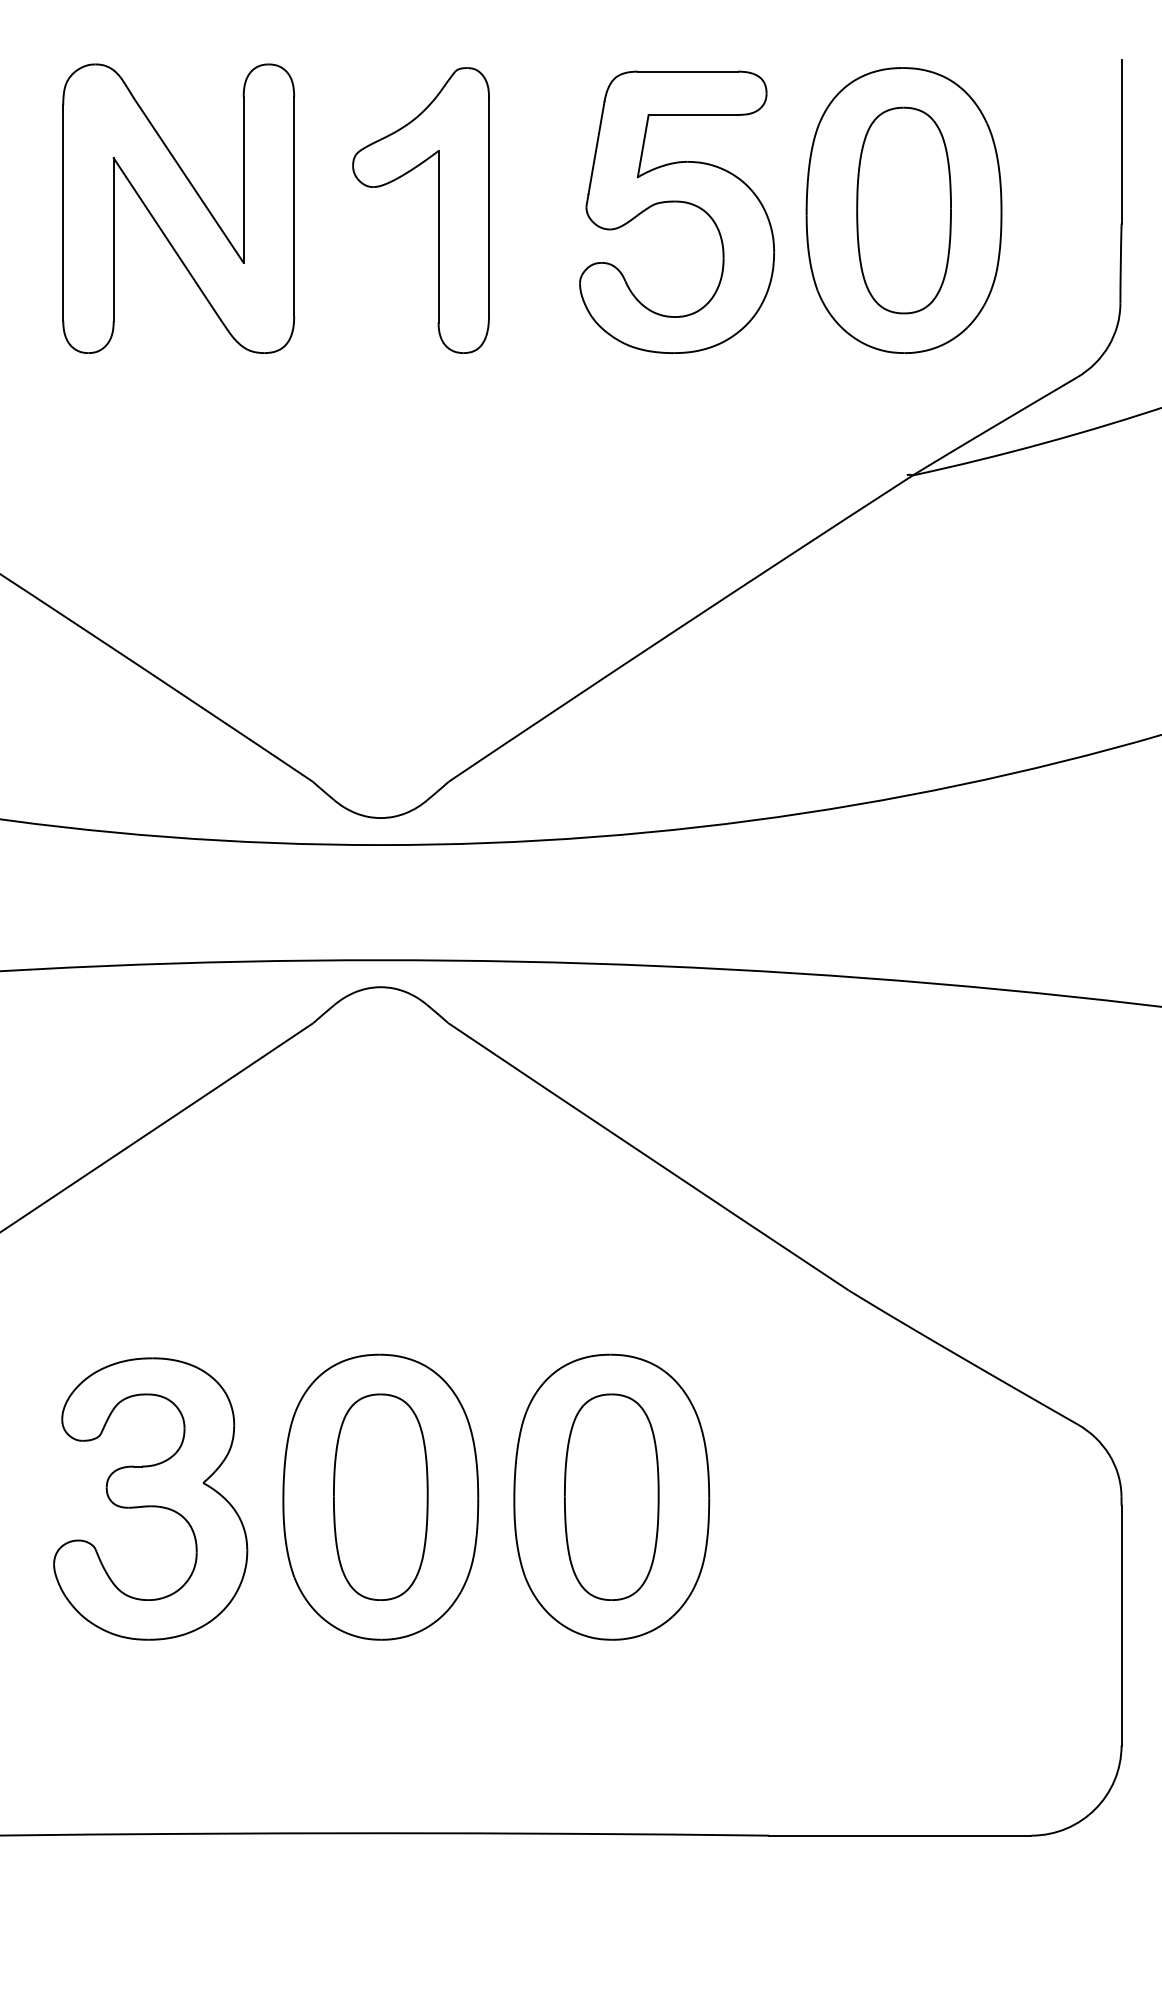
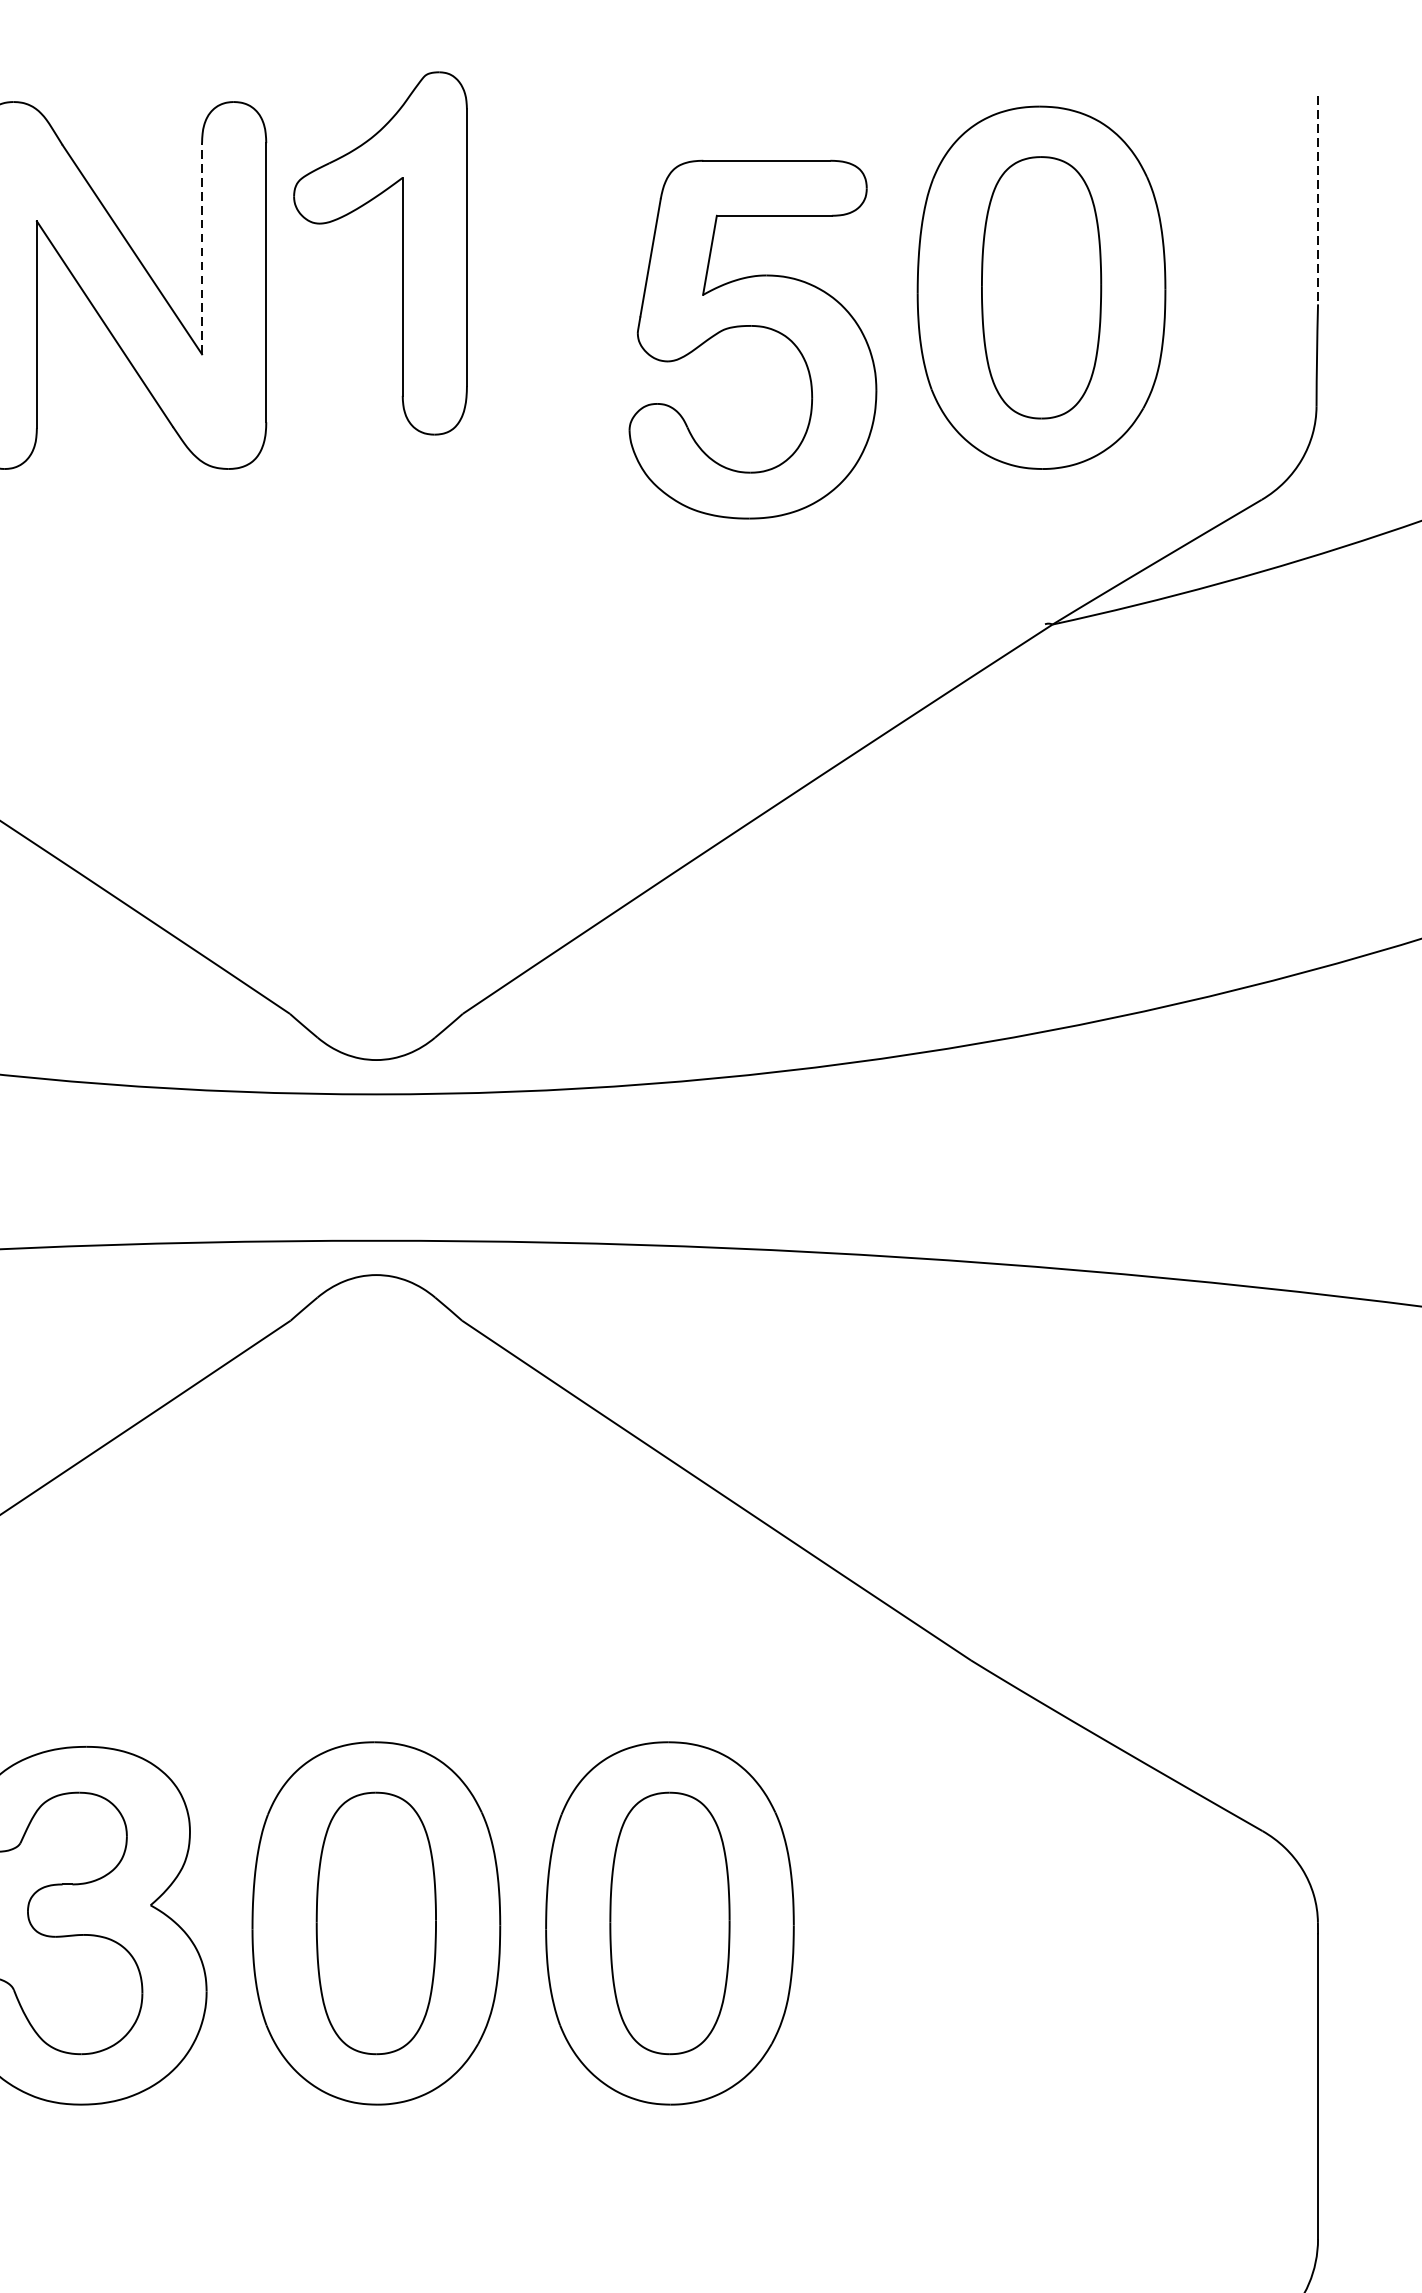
line: (1121, 141) -> (1317, 200), solid -> dashed
line: (243, 179) -> (201, 248), solid -> dashed
part: (677, 202) -> (753, 327), moved
part: (438, 210) -> (402, 253), moved

